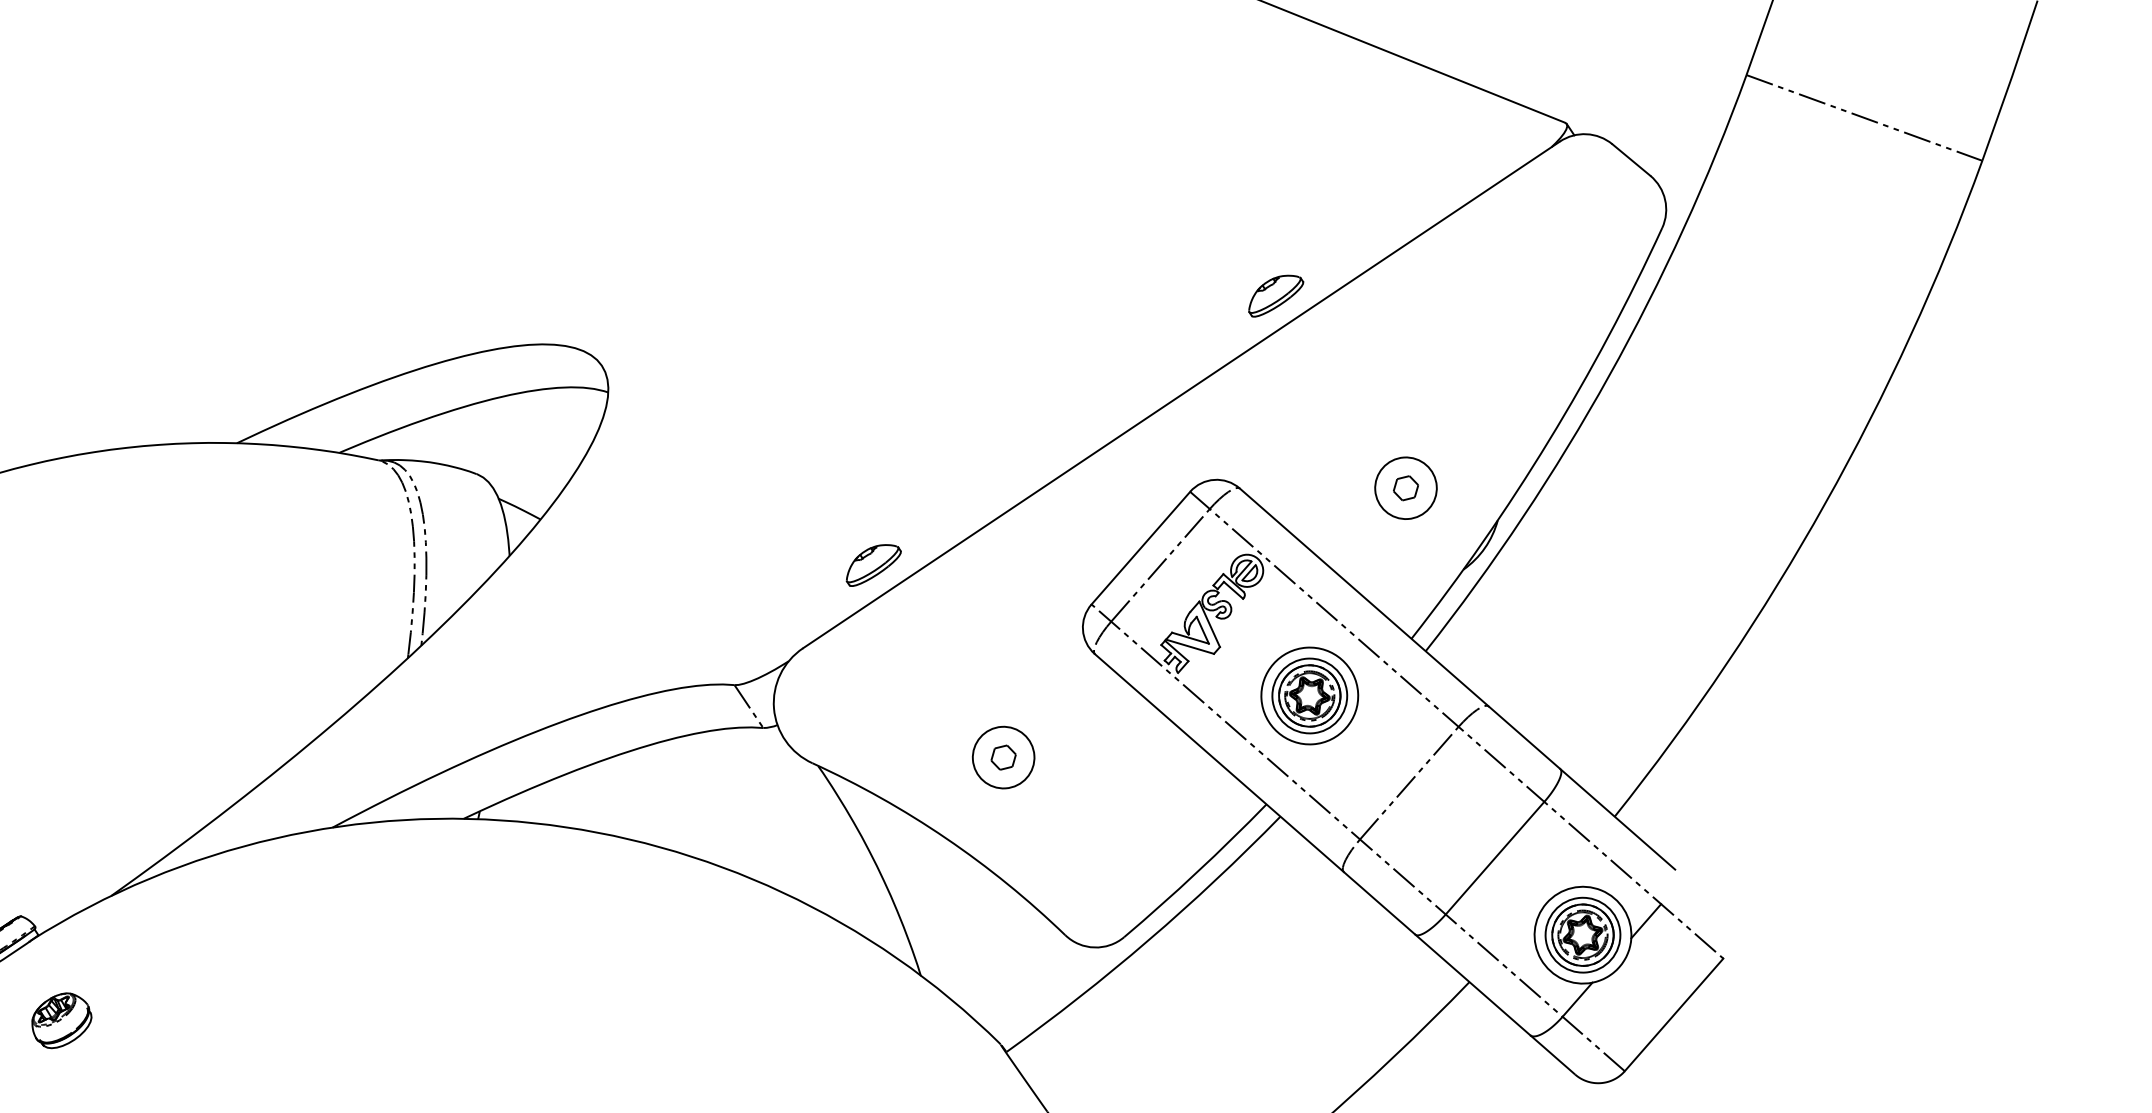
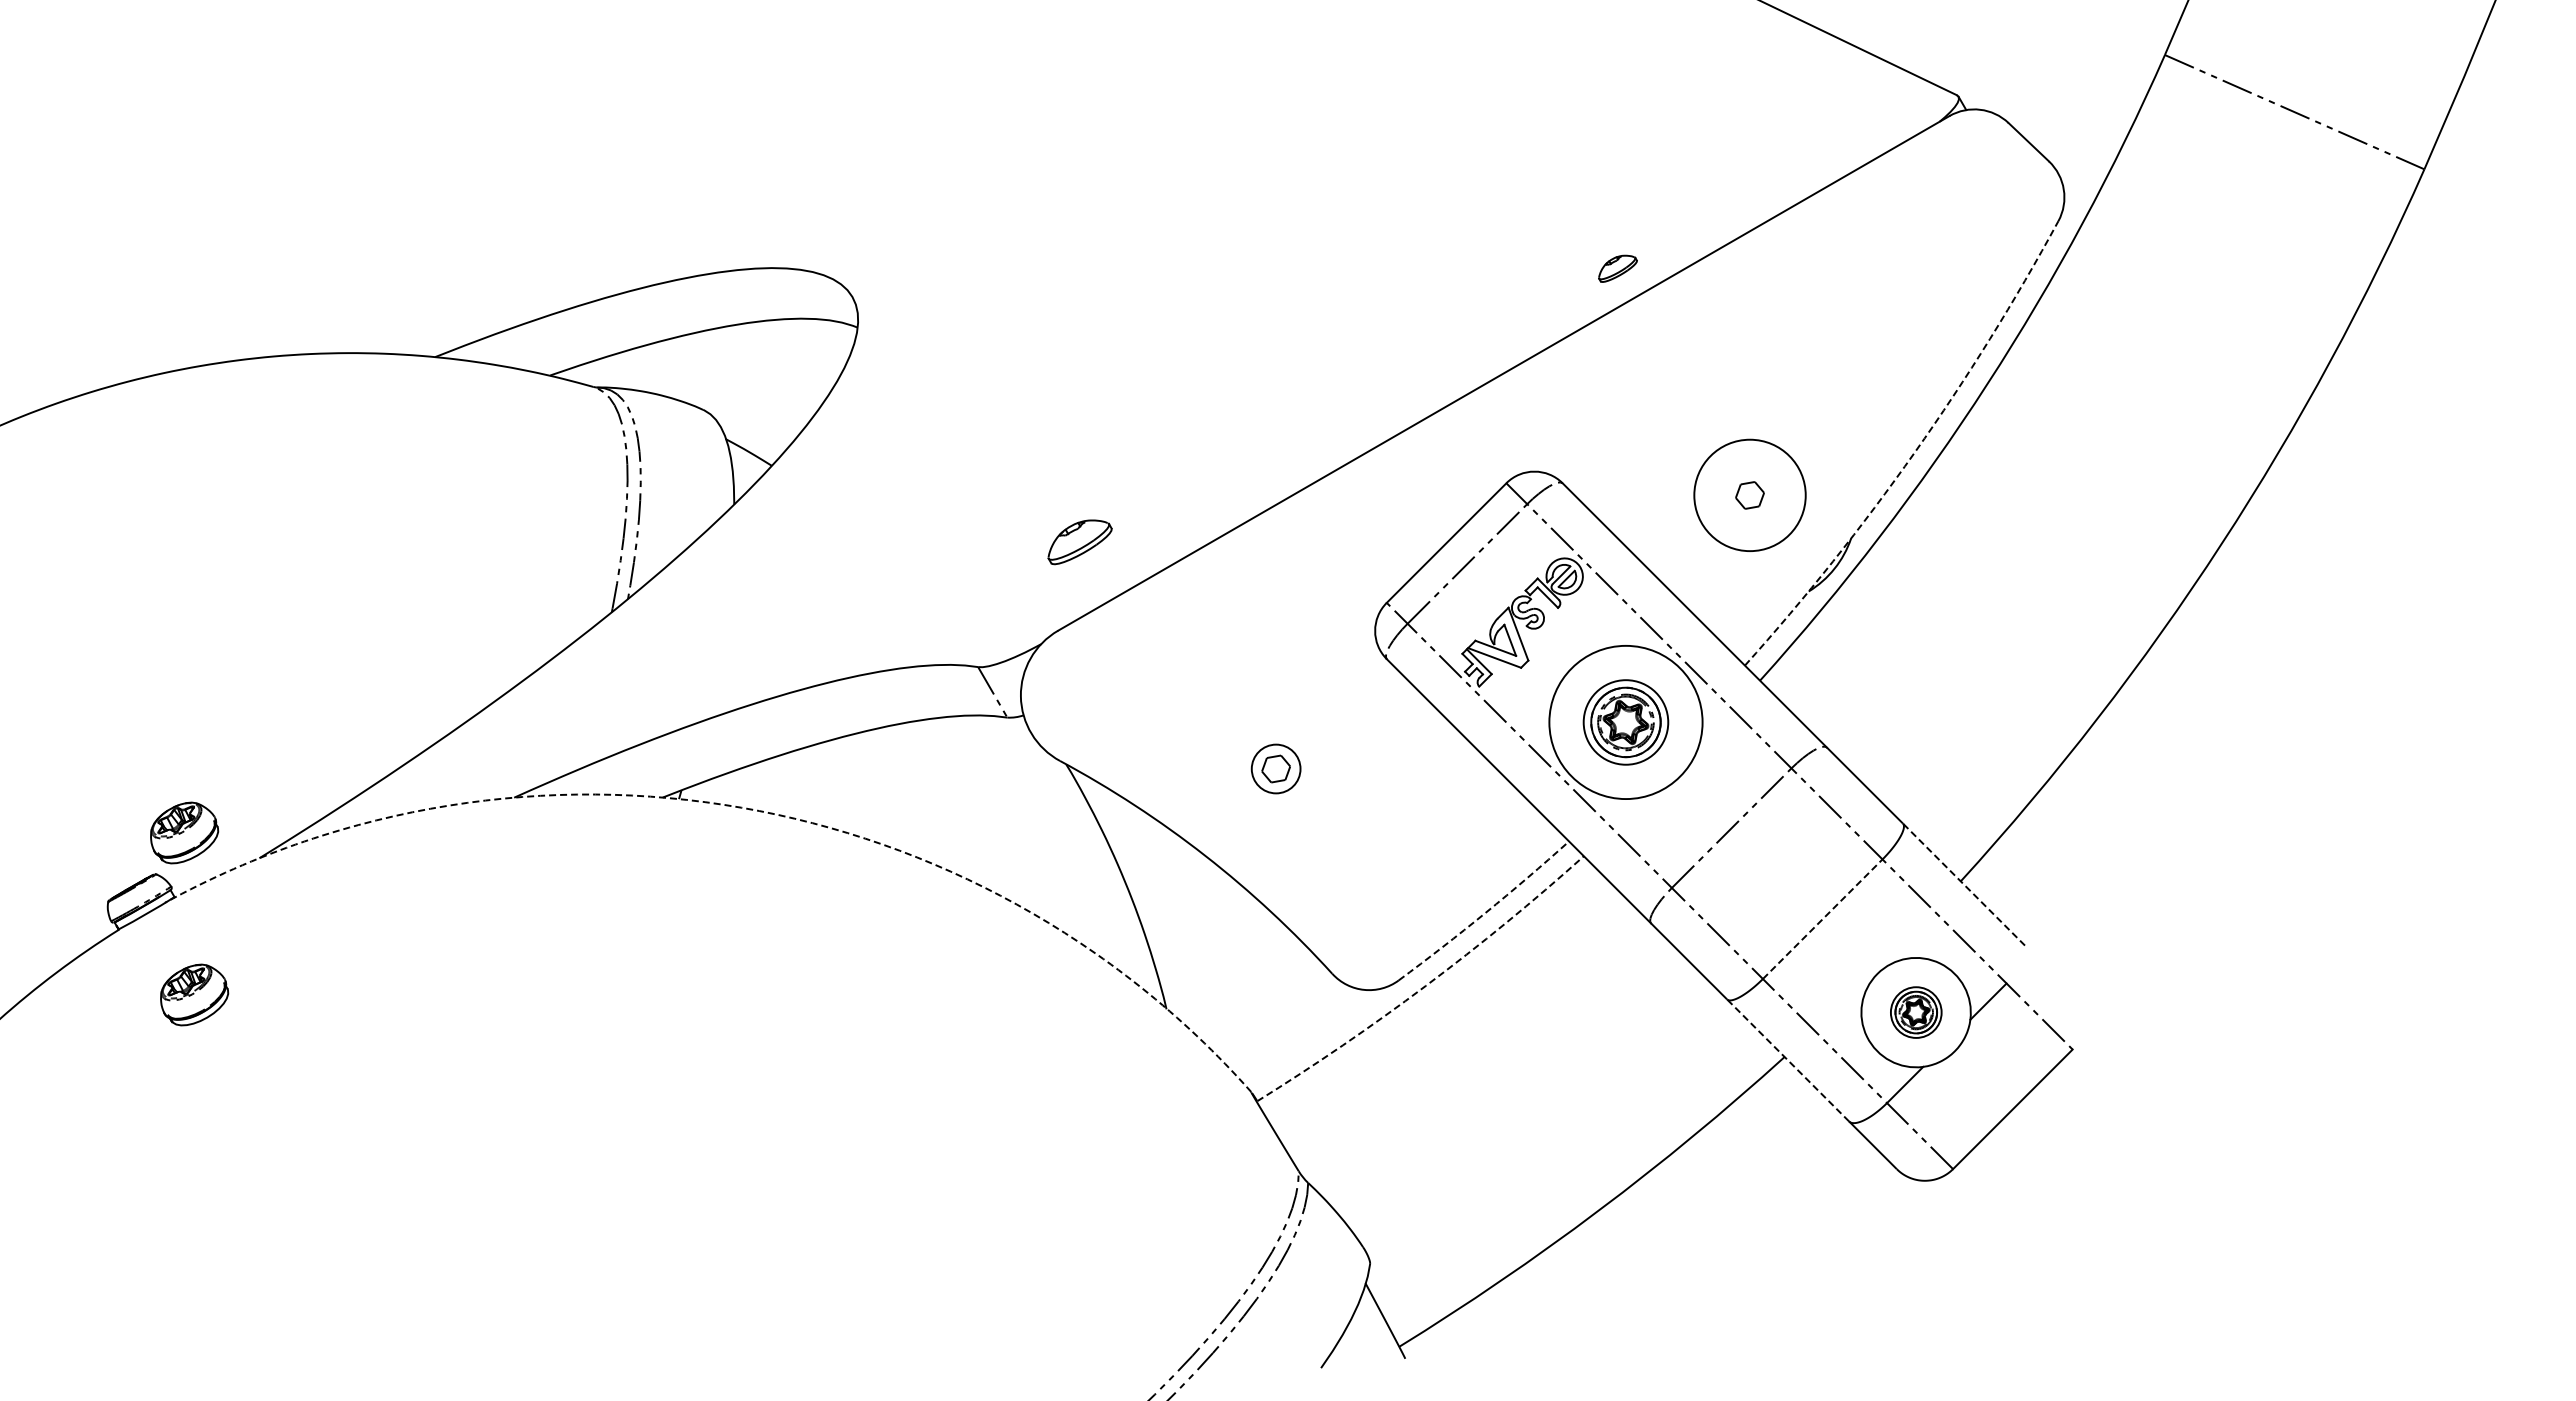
part: (1275, 295) -> (1617, 268), size x0.6
arc: (1548, 440) -> (1914, 452), solid -> dashed
circle: (1405, 488) -> (1749, 495), size x1.6
part: (873, 565) -> (1079, 542), moved
circle: (1309, 696) -> (1625, 722), size x1.4
circle: (1003, 757) -> (1275, 768), size x0.7
line: (1617, 819) -> (1963, 884), solid -> dashed
arc: (533, 822) -> (741, 807), solid -> dashed
line: (1494, 858) -> (1822, 919), solid -> dashed
arc: (1196, 872) -> (1485, 912), solid -> dashed
part: (43, 877) -> (184, 832), added
part: (1583, 935) -> (1916, 1012), size x0.6
arc: (1148, 940) -> (1425, 985), solid -> dashed
line: (1472, 985) -> (1787, 1060), solid -> dashed

